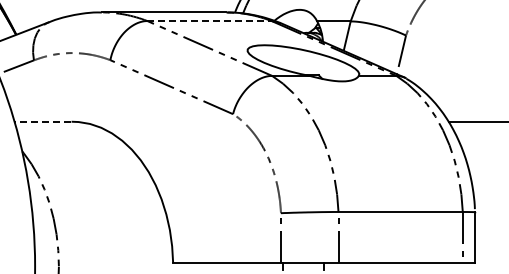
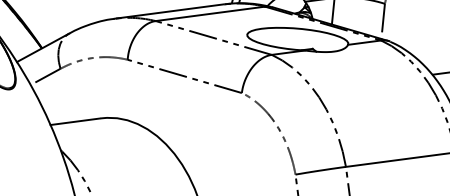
line: (210, 21) -> (211, 14), dashed -> solid
line: (42, 121) -> (75, 121), dashed -> solid

